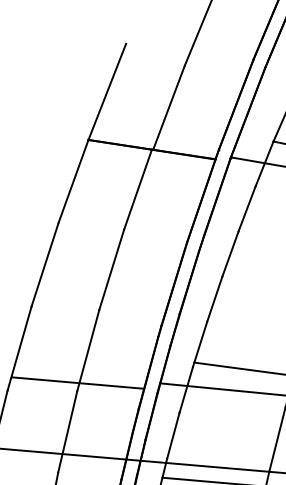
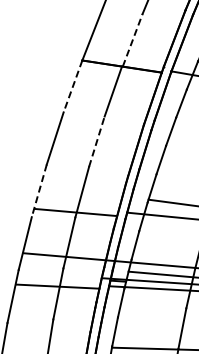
line: (168, 106) -> (132, 39), solid -> dashed
line: (74, 181) -> (73, 86), solid -> dashed
line: (112, 269) -> (97, 141), solid -> dashed
line: (19, 349) -> (39, 191), solid -> dashed

